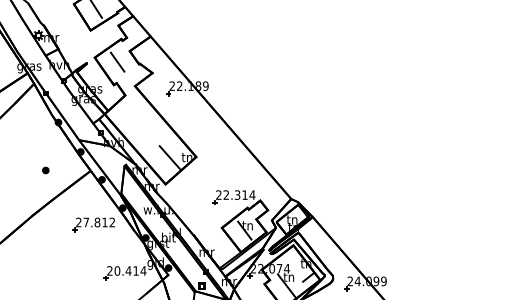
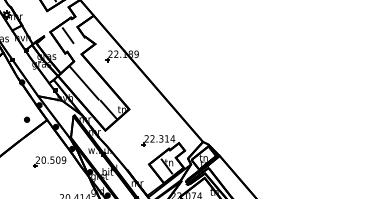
line: (138, 123) -> (84, 83), added
part: (45, 170) -> (26, 119), moved
text: (99, 222) -> (54, 160), 27.812 -> 20.509

